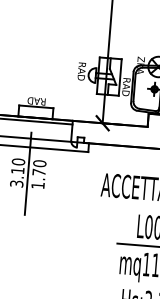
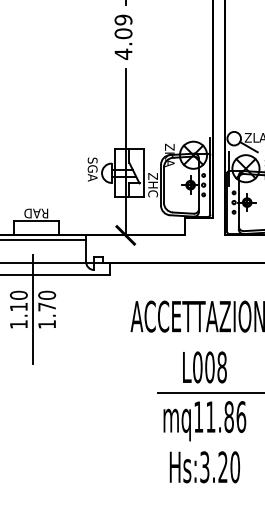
text: (81, 71) -> (92, 169), RAD -> SGA
text: (126, 87) -> (153, 185), RAD -> ZHC
text: (16, 183) -> (18, 324), 3.10 -> 1.10

